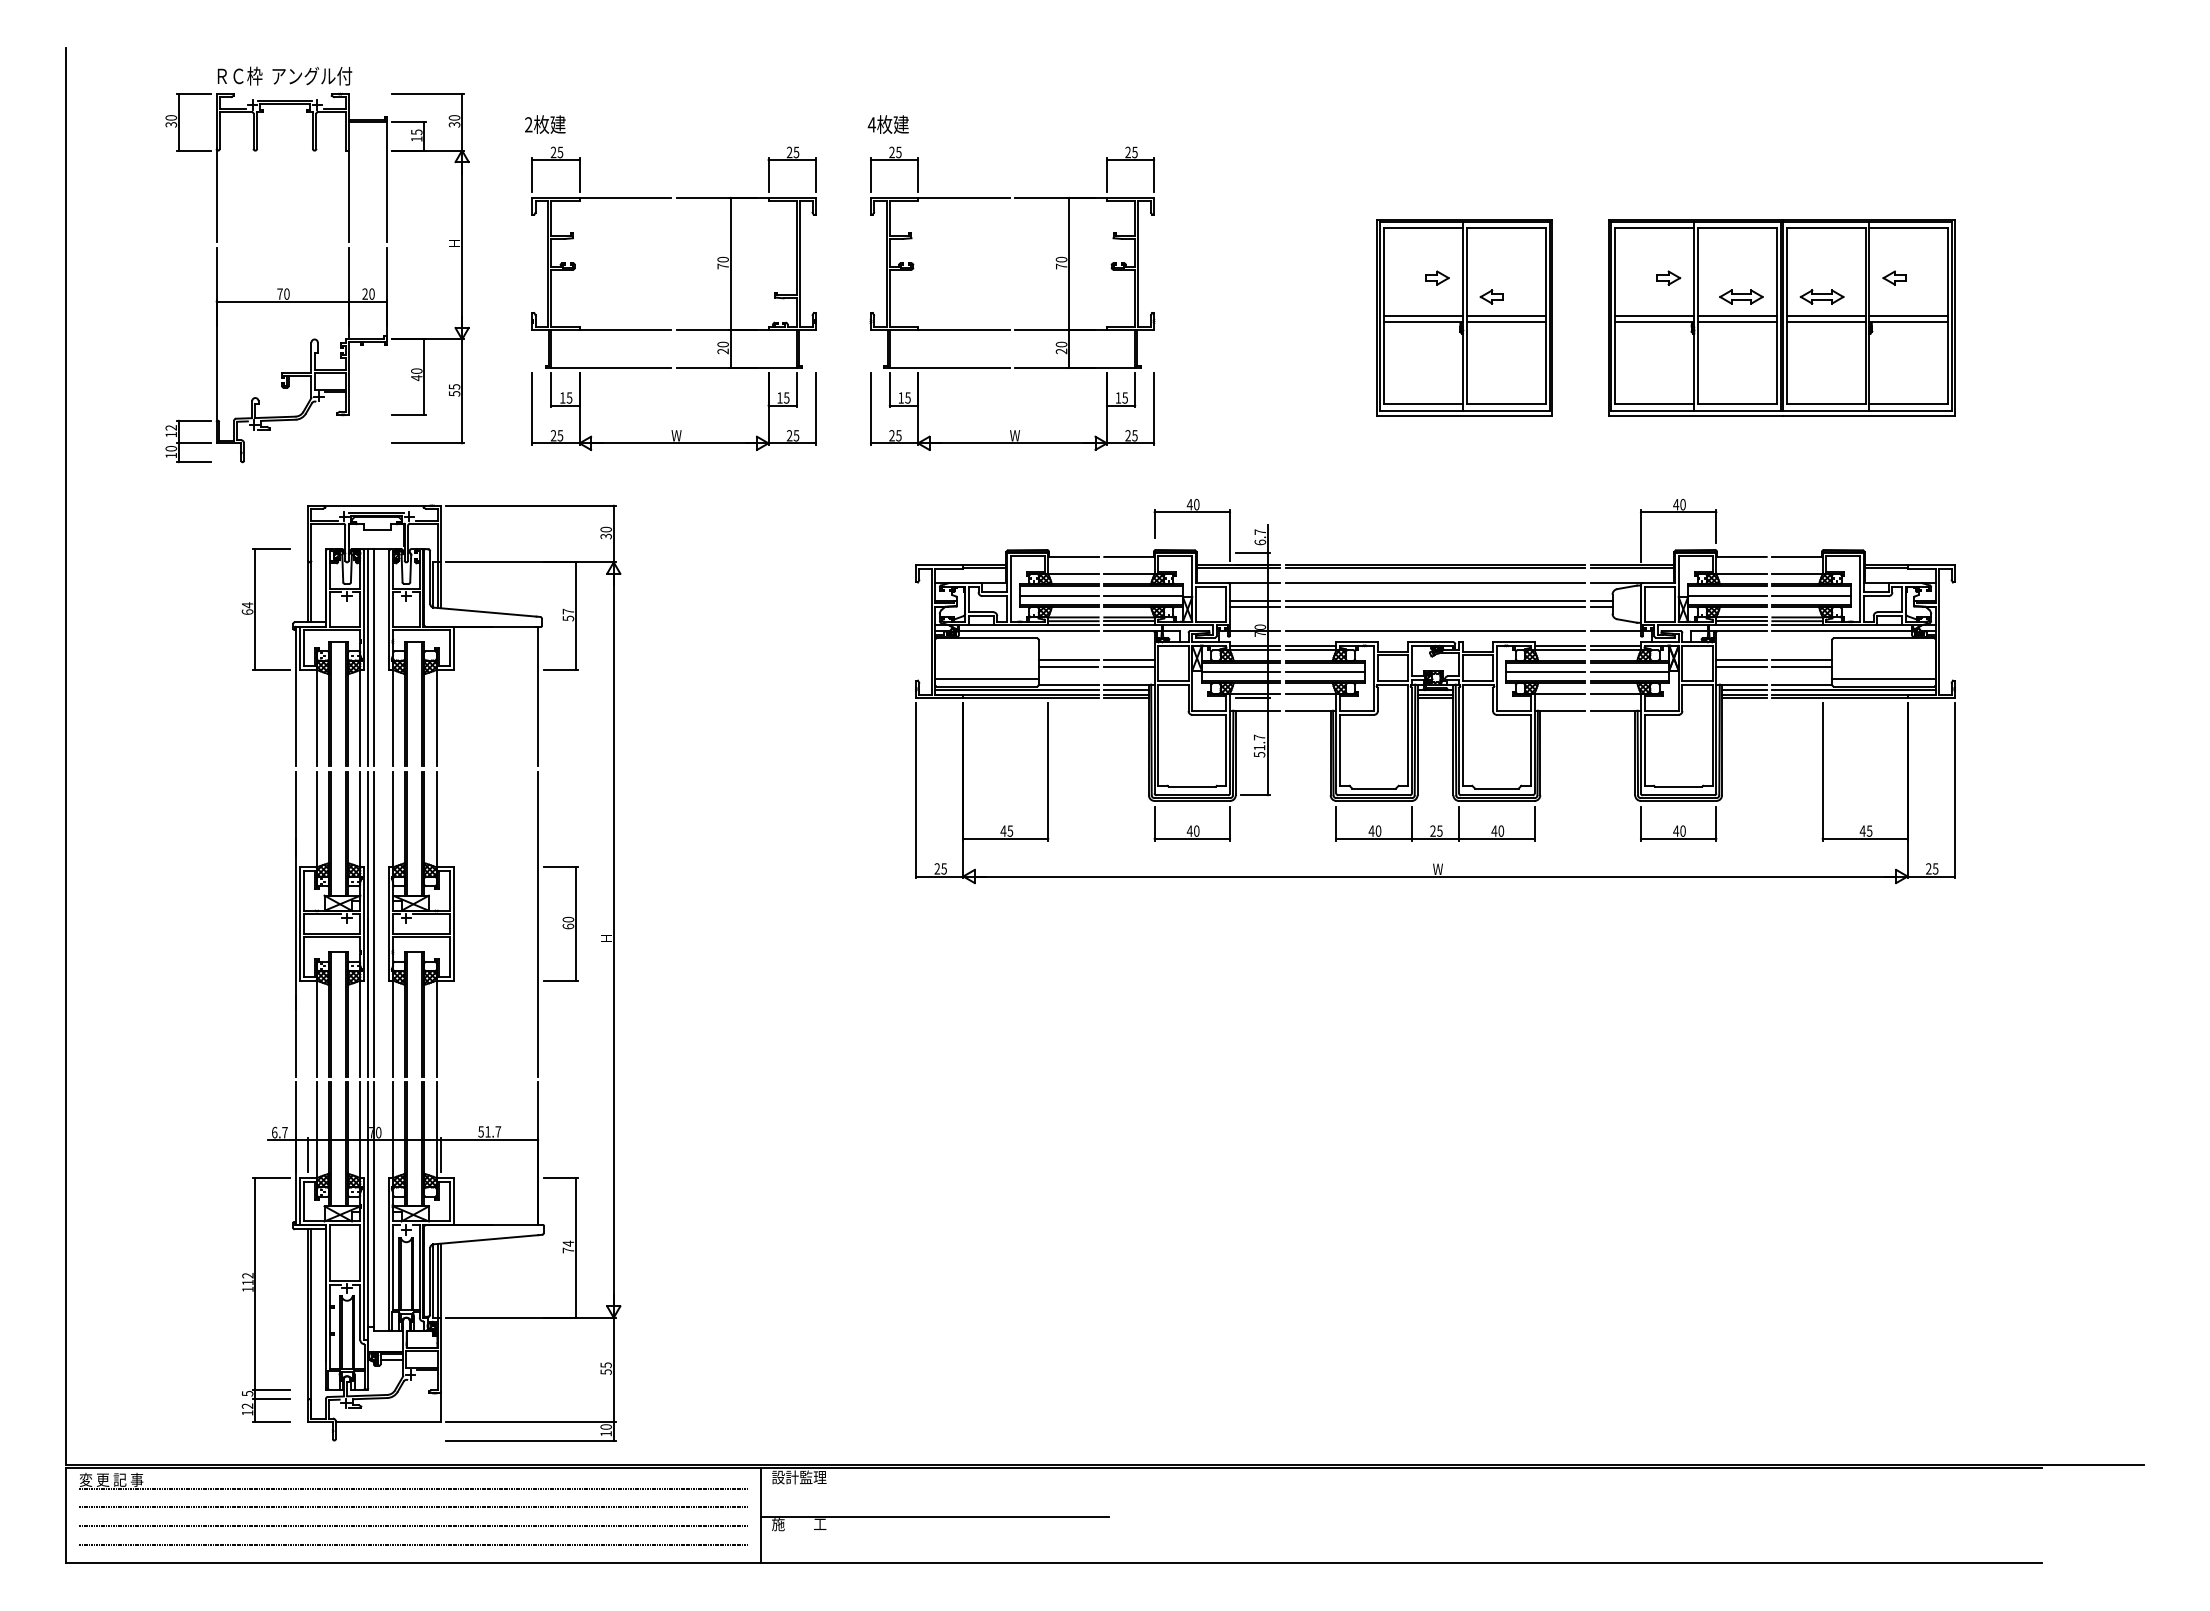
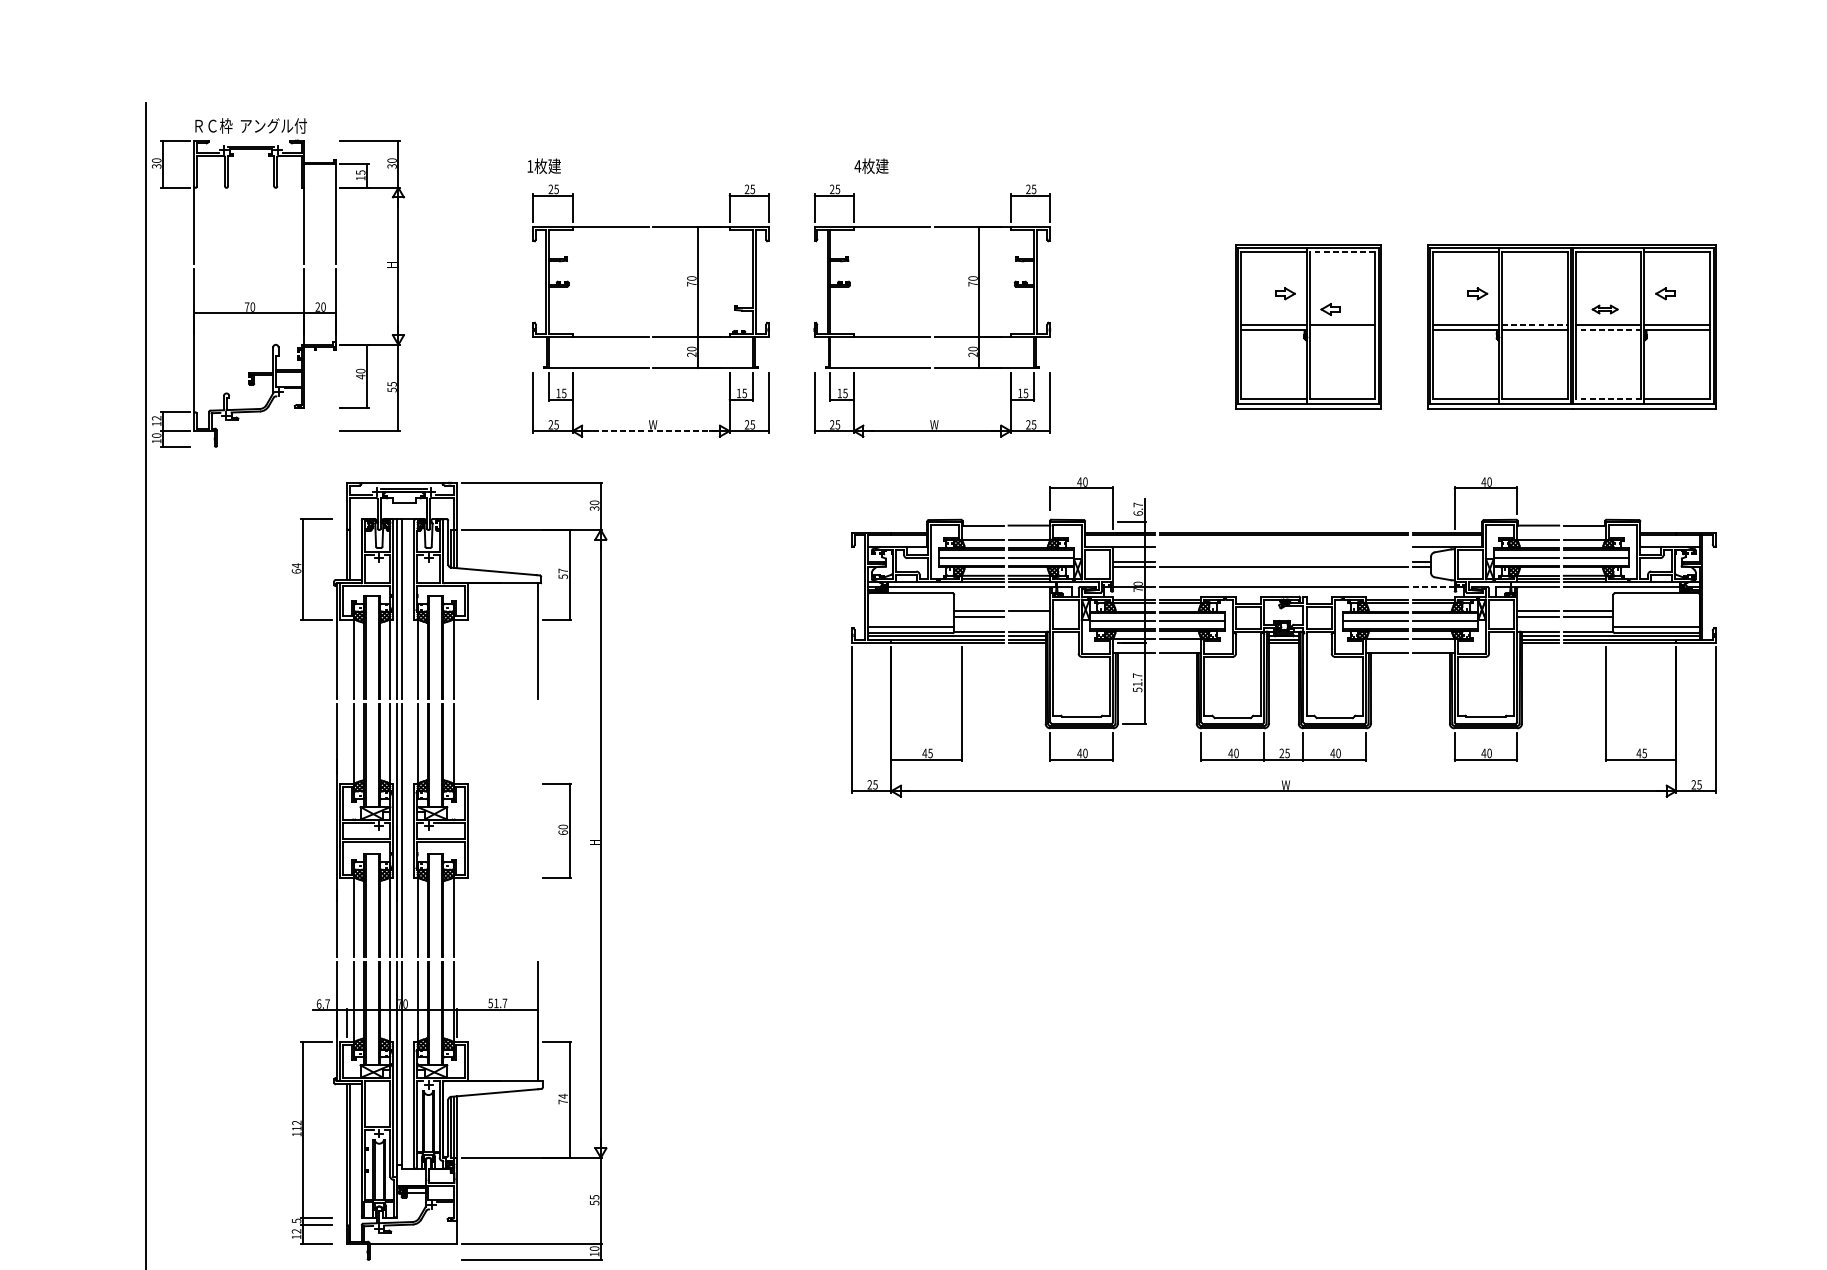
text: (528, 124) -> (530, 166), 2 -> 1
text: (887, 124) -> (870, 166), moved
line: (1505, 227) -> (1342, 251), solid -> dashed
part: (348, 264) -> (303, 282), moved
part: (1741, 296) -> (1538, 309), removed
part: (1821, 296) -> (1604, 309), size x0.7
line: (1737, 315) -> (1534, 324), solid -> dashed
line: (1505, 321) -> (1342, 329), removed
line: (1825, 321) -> (1607, 329), solid -> dashed
line: (1825, 404) -> (1607, 398), solid -> dashed
line: (674, 443) -> (651, 431), solid -> dashed
line: (1435, 583) -> (1283, 547), removed
line: (1435, 600) -> (1283, 561), removed
line: (1616, 631) -> (1434, 587), solid -> dashed
line: (1129, 666) -> (1029, 616), removed
line: (538, 923) -> (538, 830), removed

